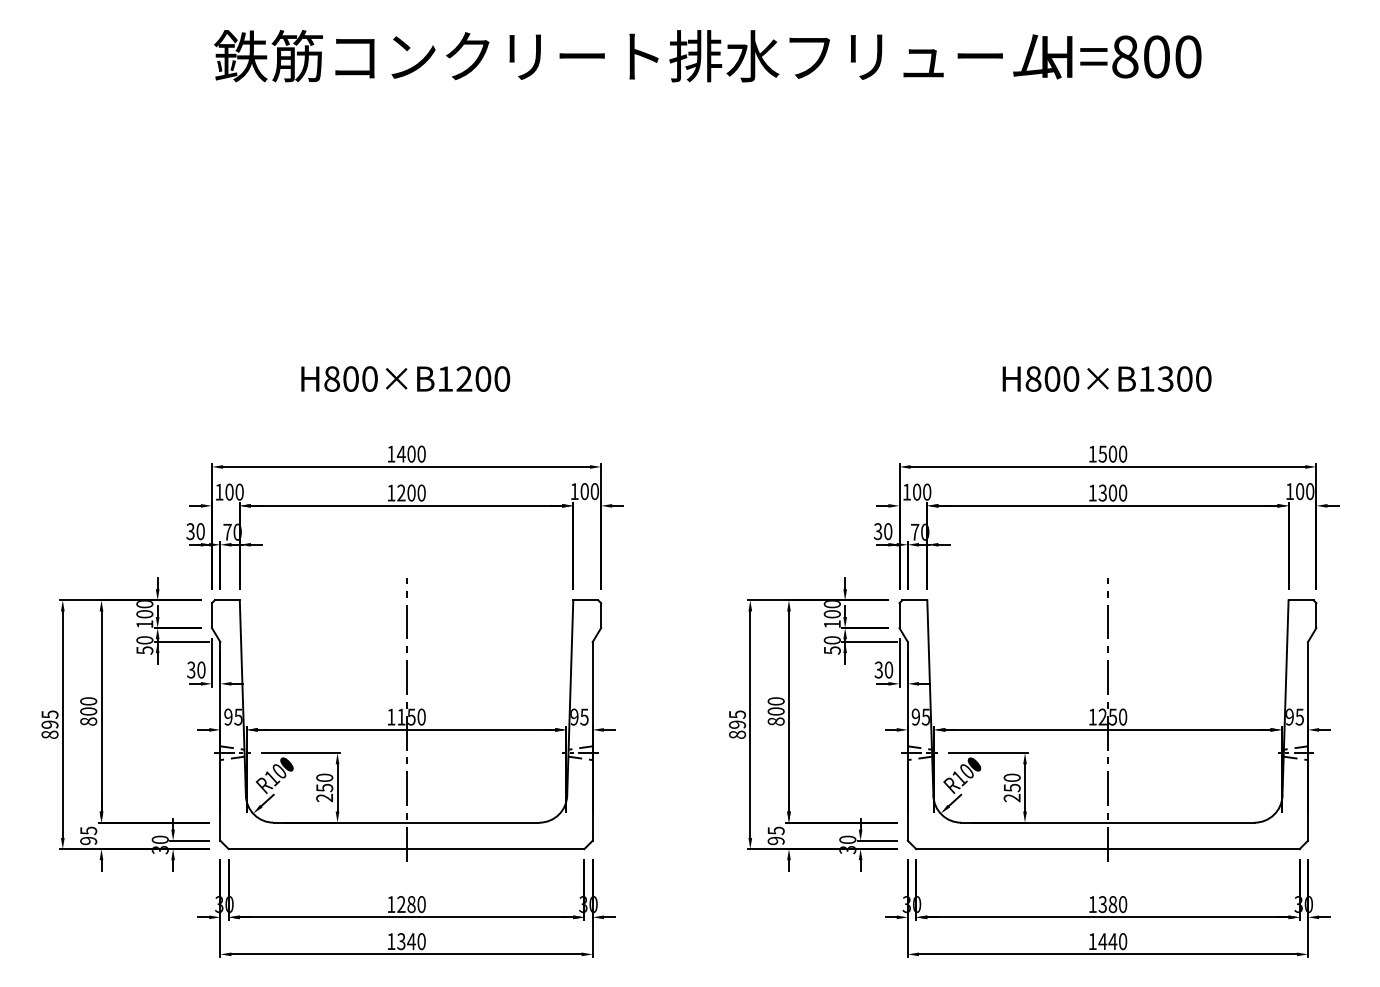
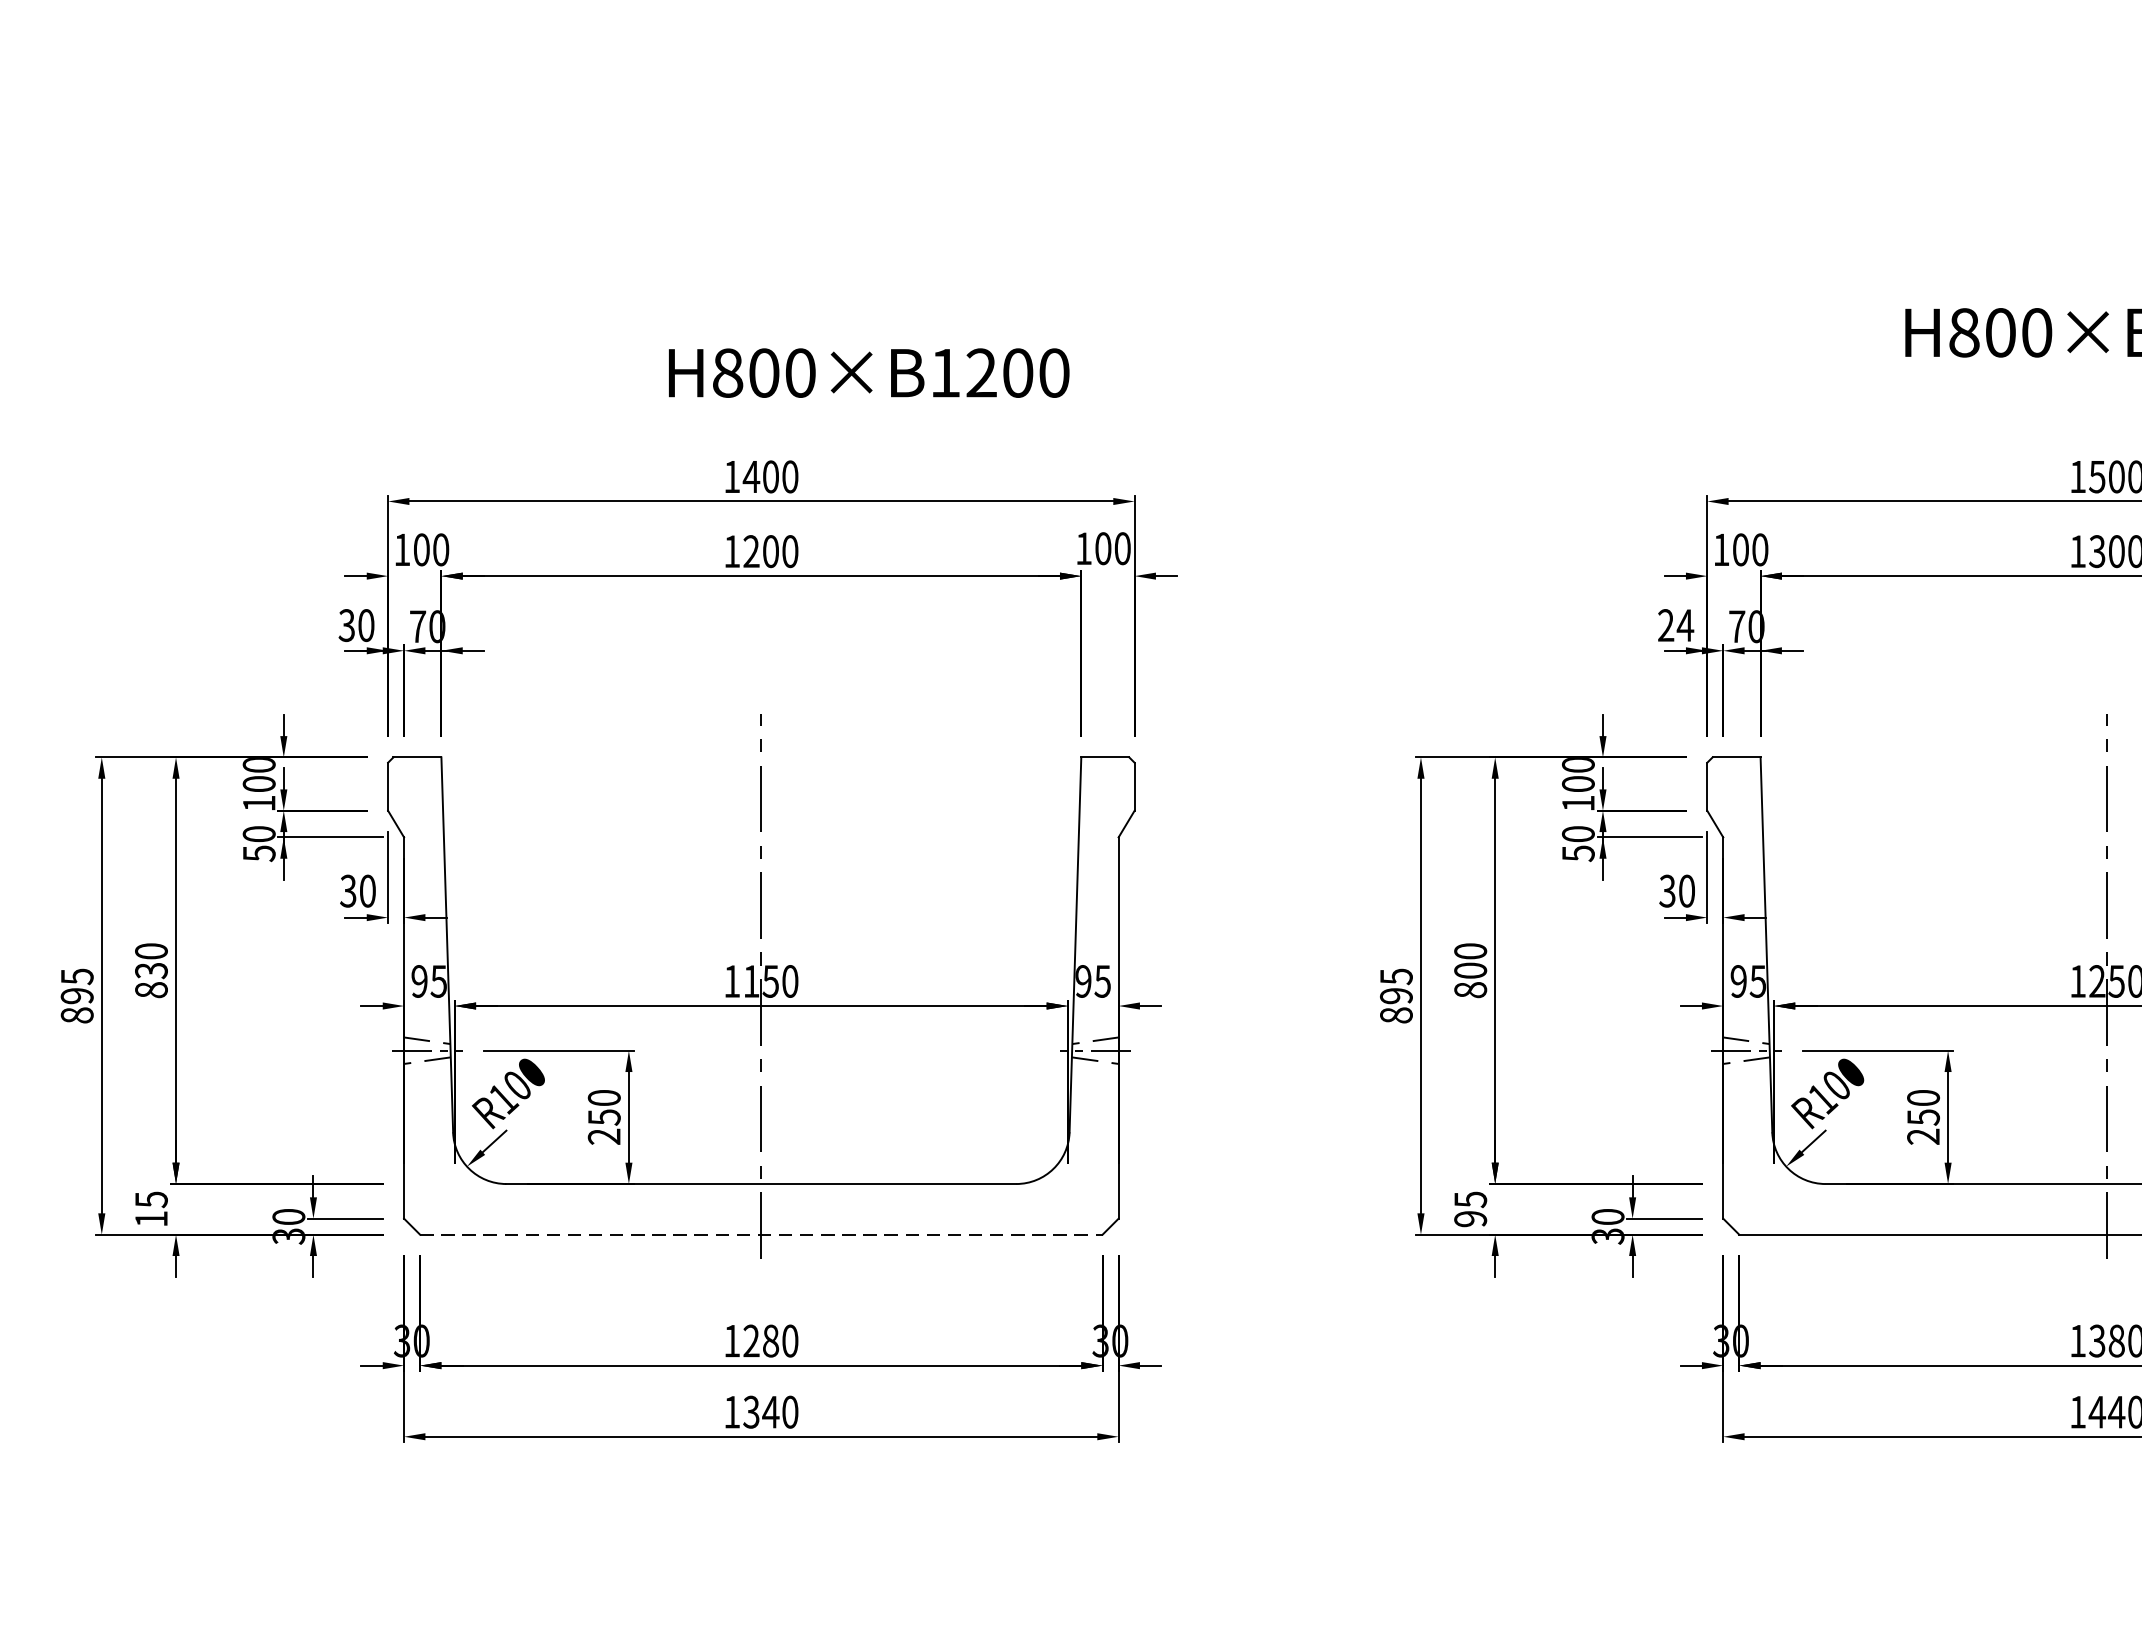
text: (405, 378) -> (868, 372), moved
text: (882, 531) -> (1674, 625), 30 -> 24
text: (88, 711) -> (151, 970), 800 -> 830
text: (88, 840) -> (151, 1218), 95 -> 15
line: (406, 849) -> (761, 1235), solid -> dashed

